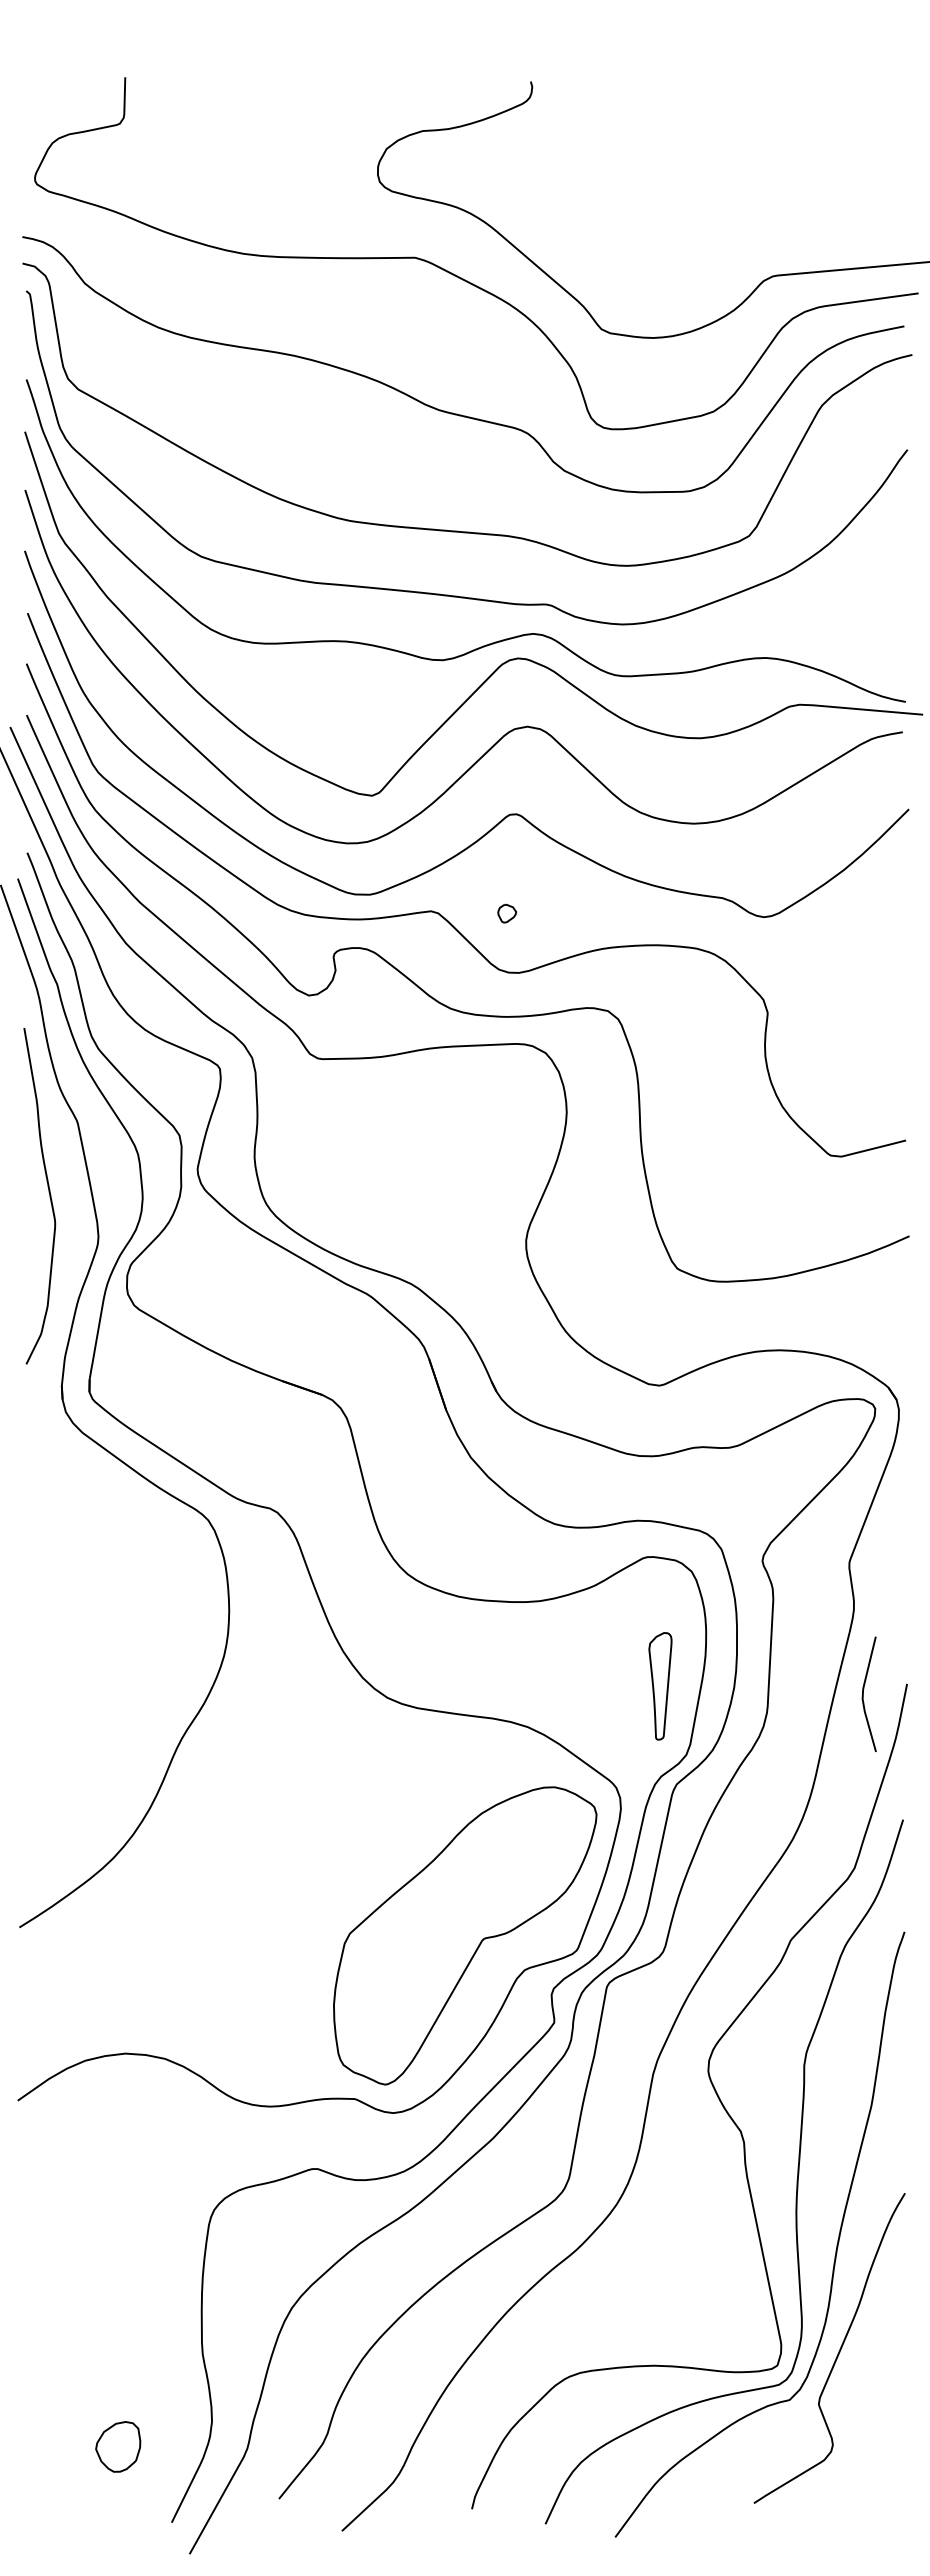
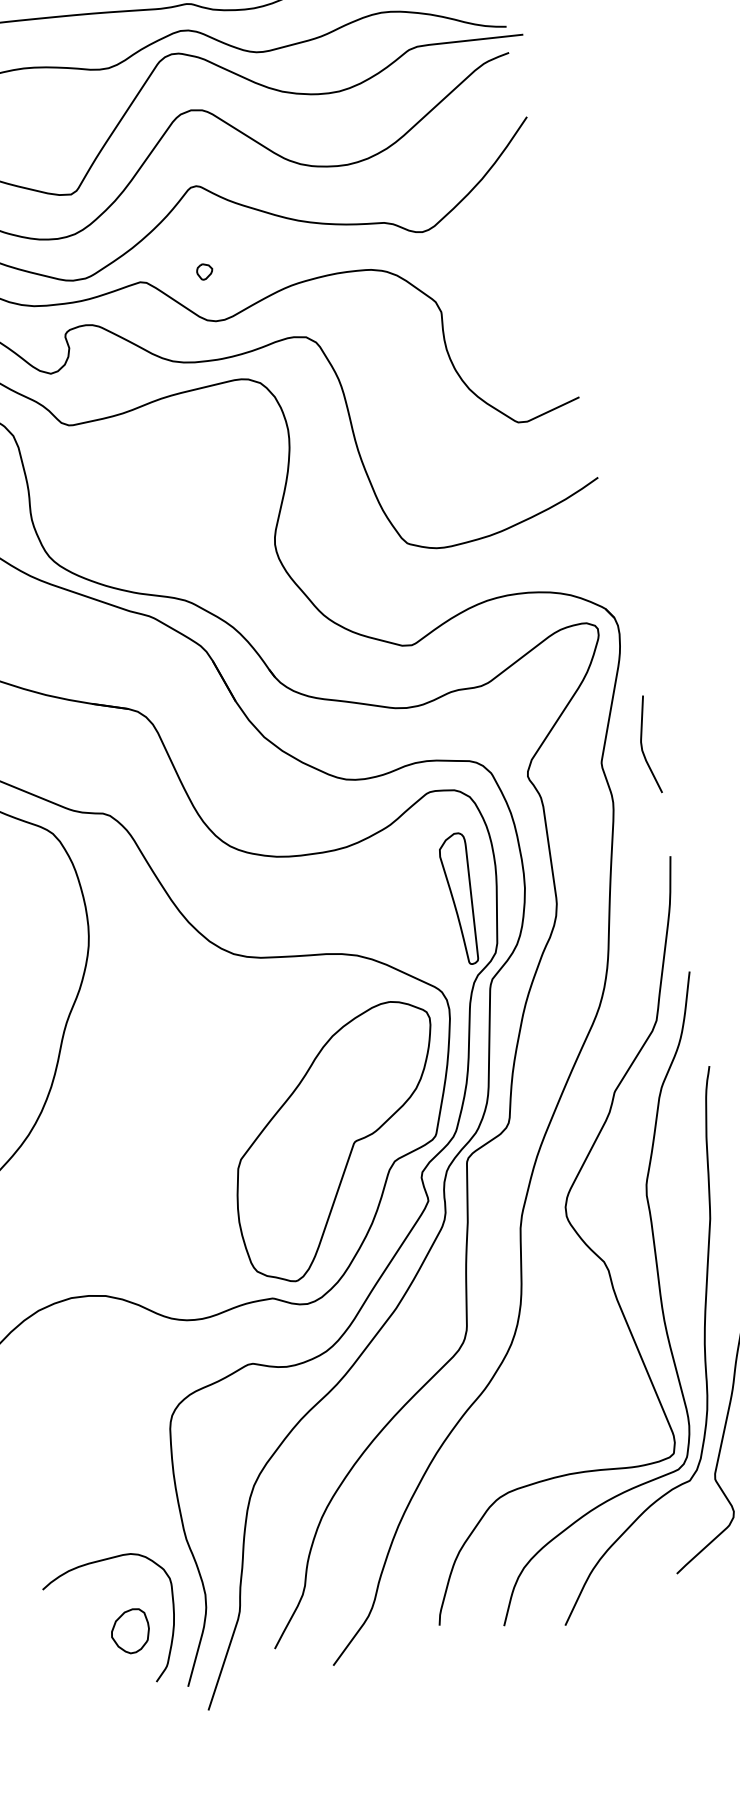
part: (660, 1686) -> (462, 899), size x1.43
curve: (863, 1694) -> (642, 746), moved
curve: (166, 2454) -> (172, 1630), added

